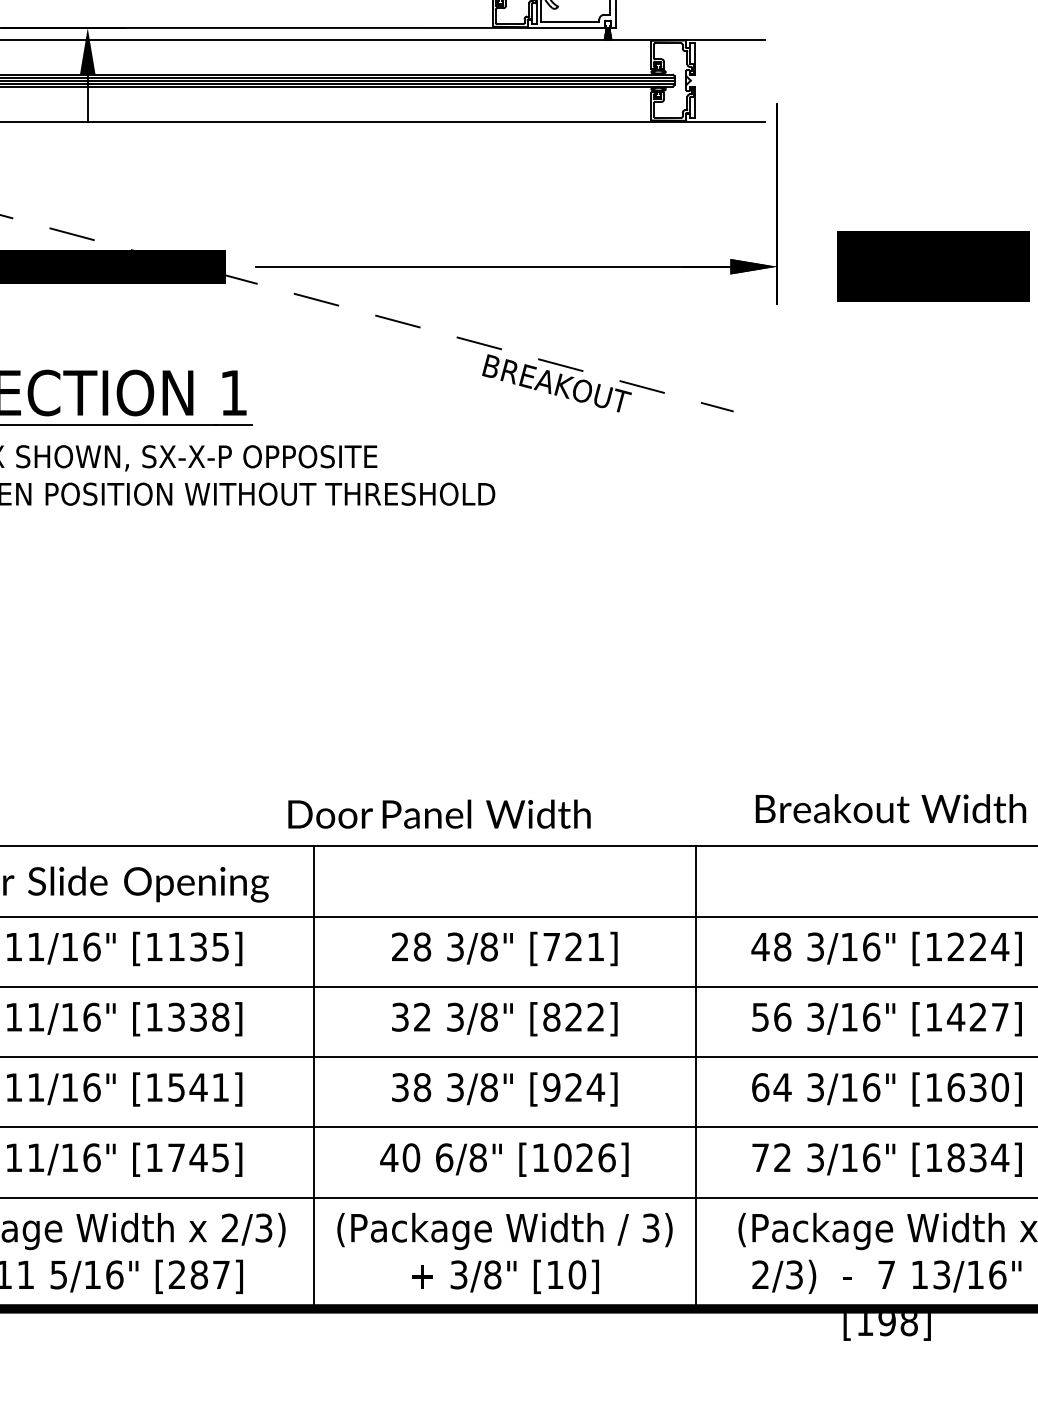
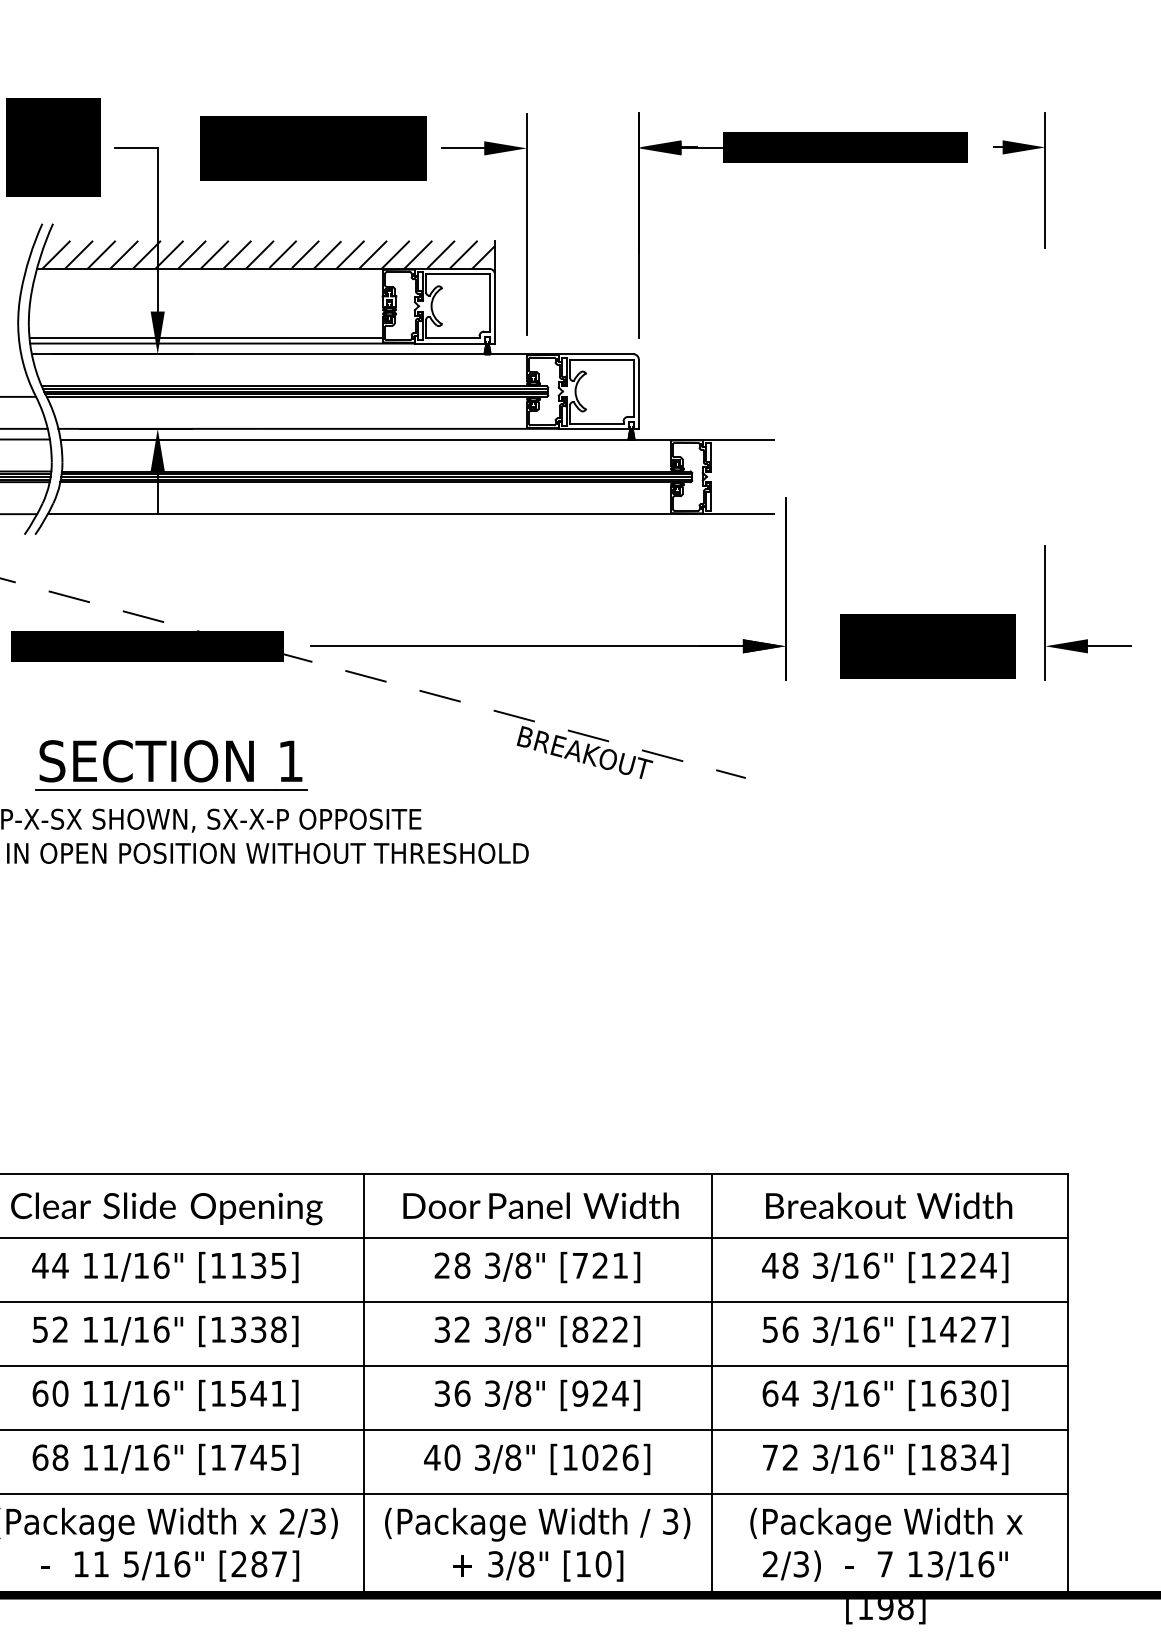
text: (891, 808) -> (889, 1205), moved
text: (438, 813) -> (540, 1205), moved
text: (422, 1087) -> (462, 1393), 38 -> 36
text: (444, 1157) -> (482, 1457), 6/8" -> 3/8"

